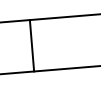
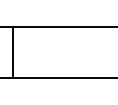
line: (32, 45) -> (12, 52), moved

